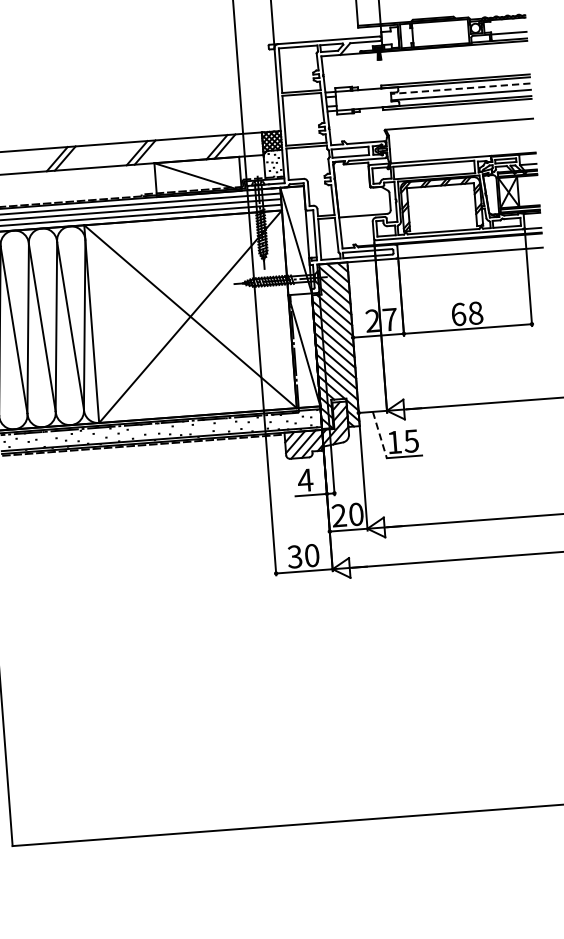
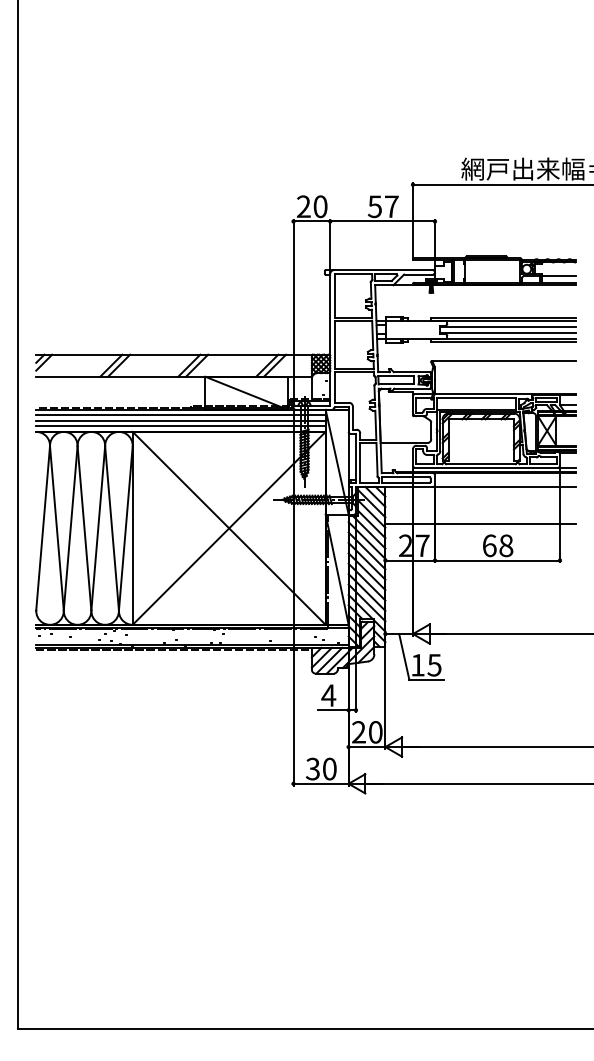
line: (460, 88) -> (507, 326), dashed -> solid
line: (447, 292) -> (480, 523), added
line: (380, 435) -> (404, 657), dashed -> solid

